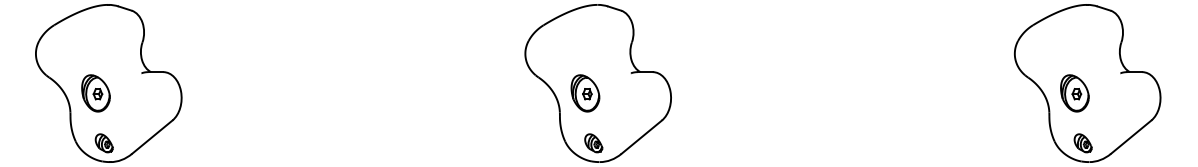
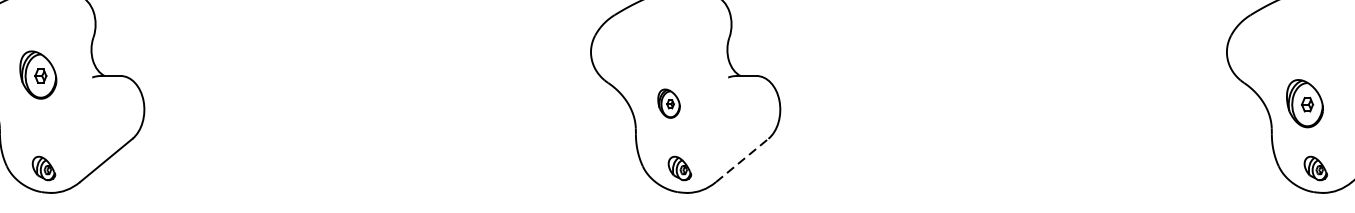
part: (95, 93) -> (37, 75), moved
part: (585, 93) -> (669, 103), size x0.6
line: (642, 136) -> (743, 159), solid -> dashed

